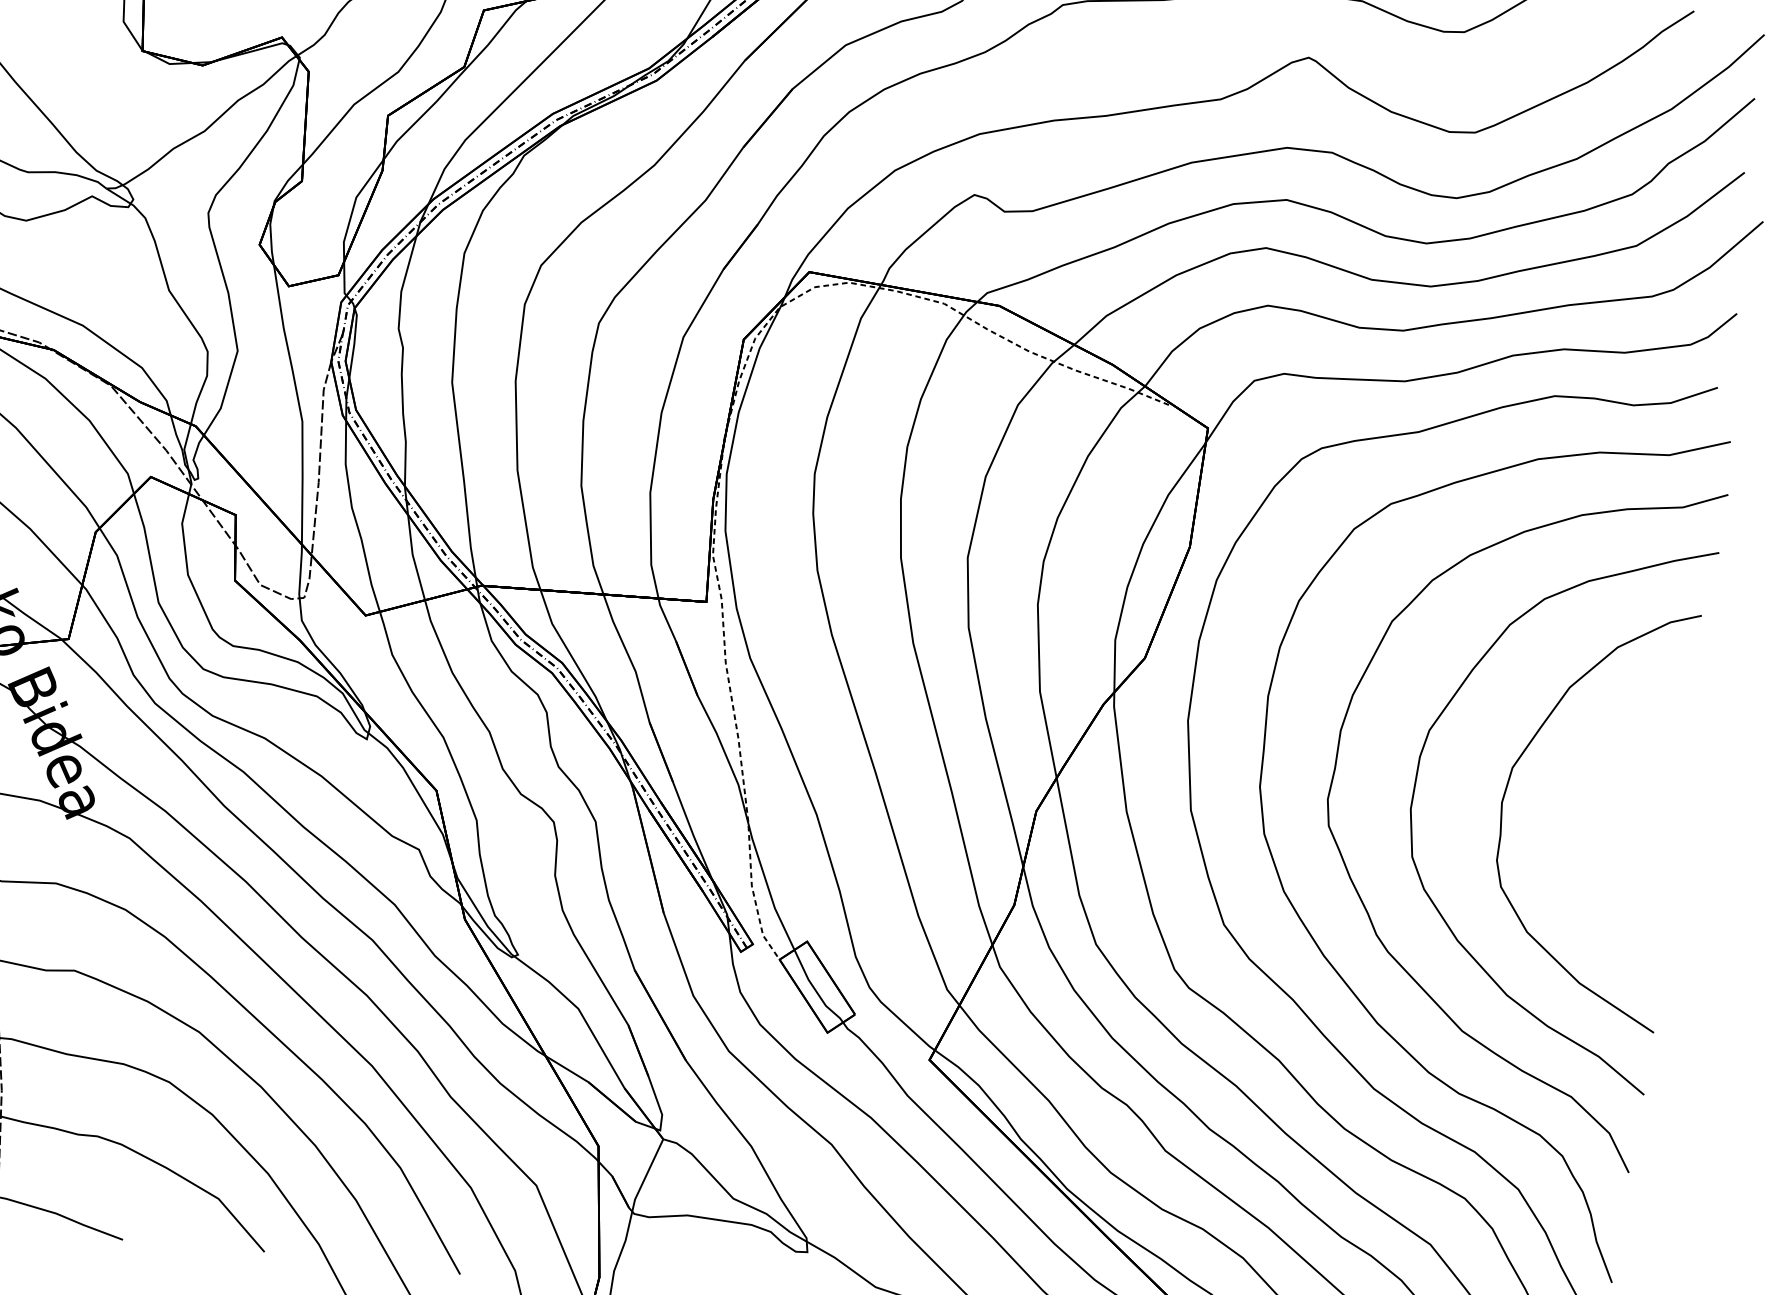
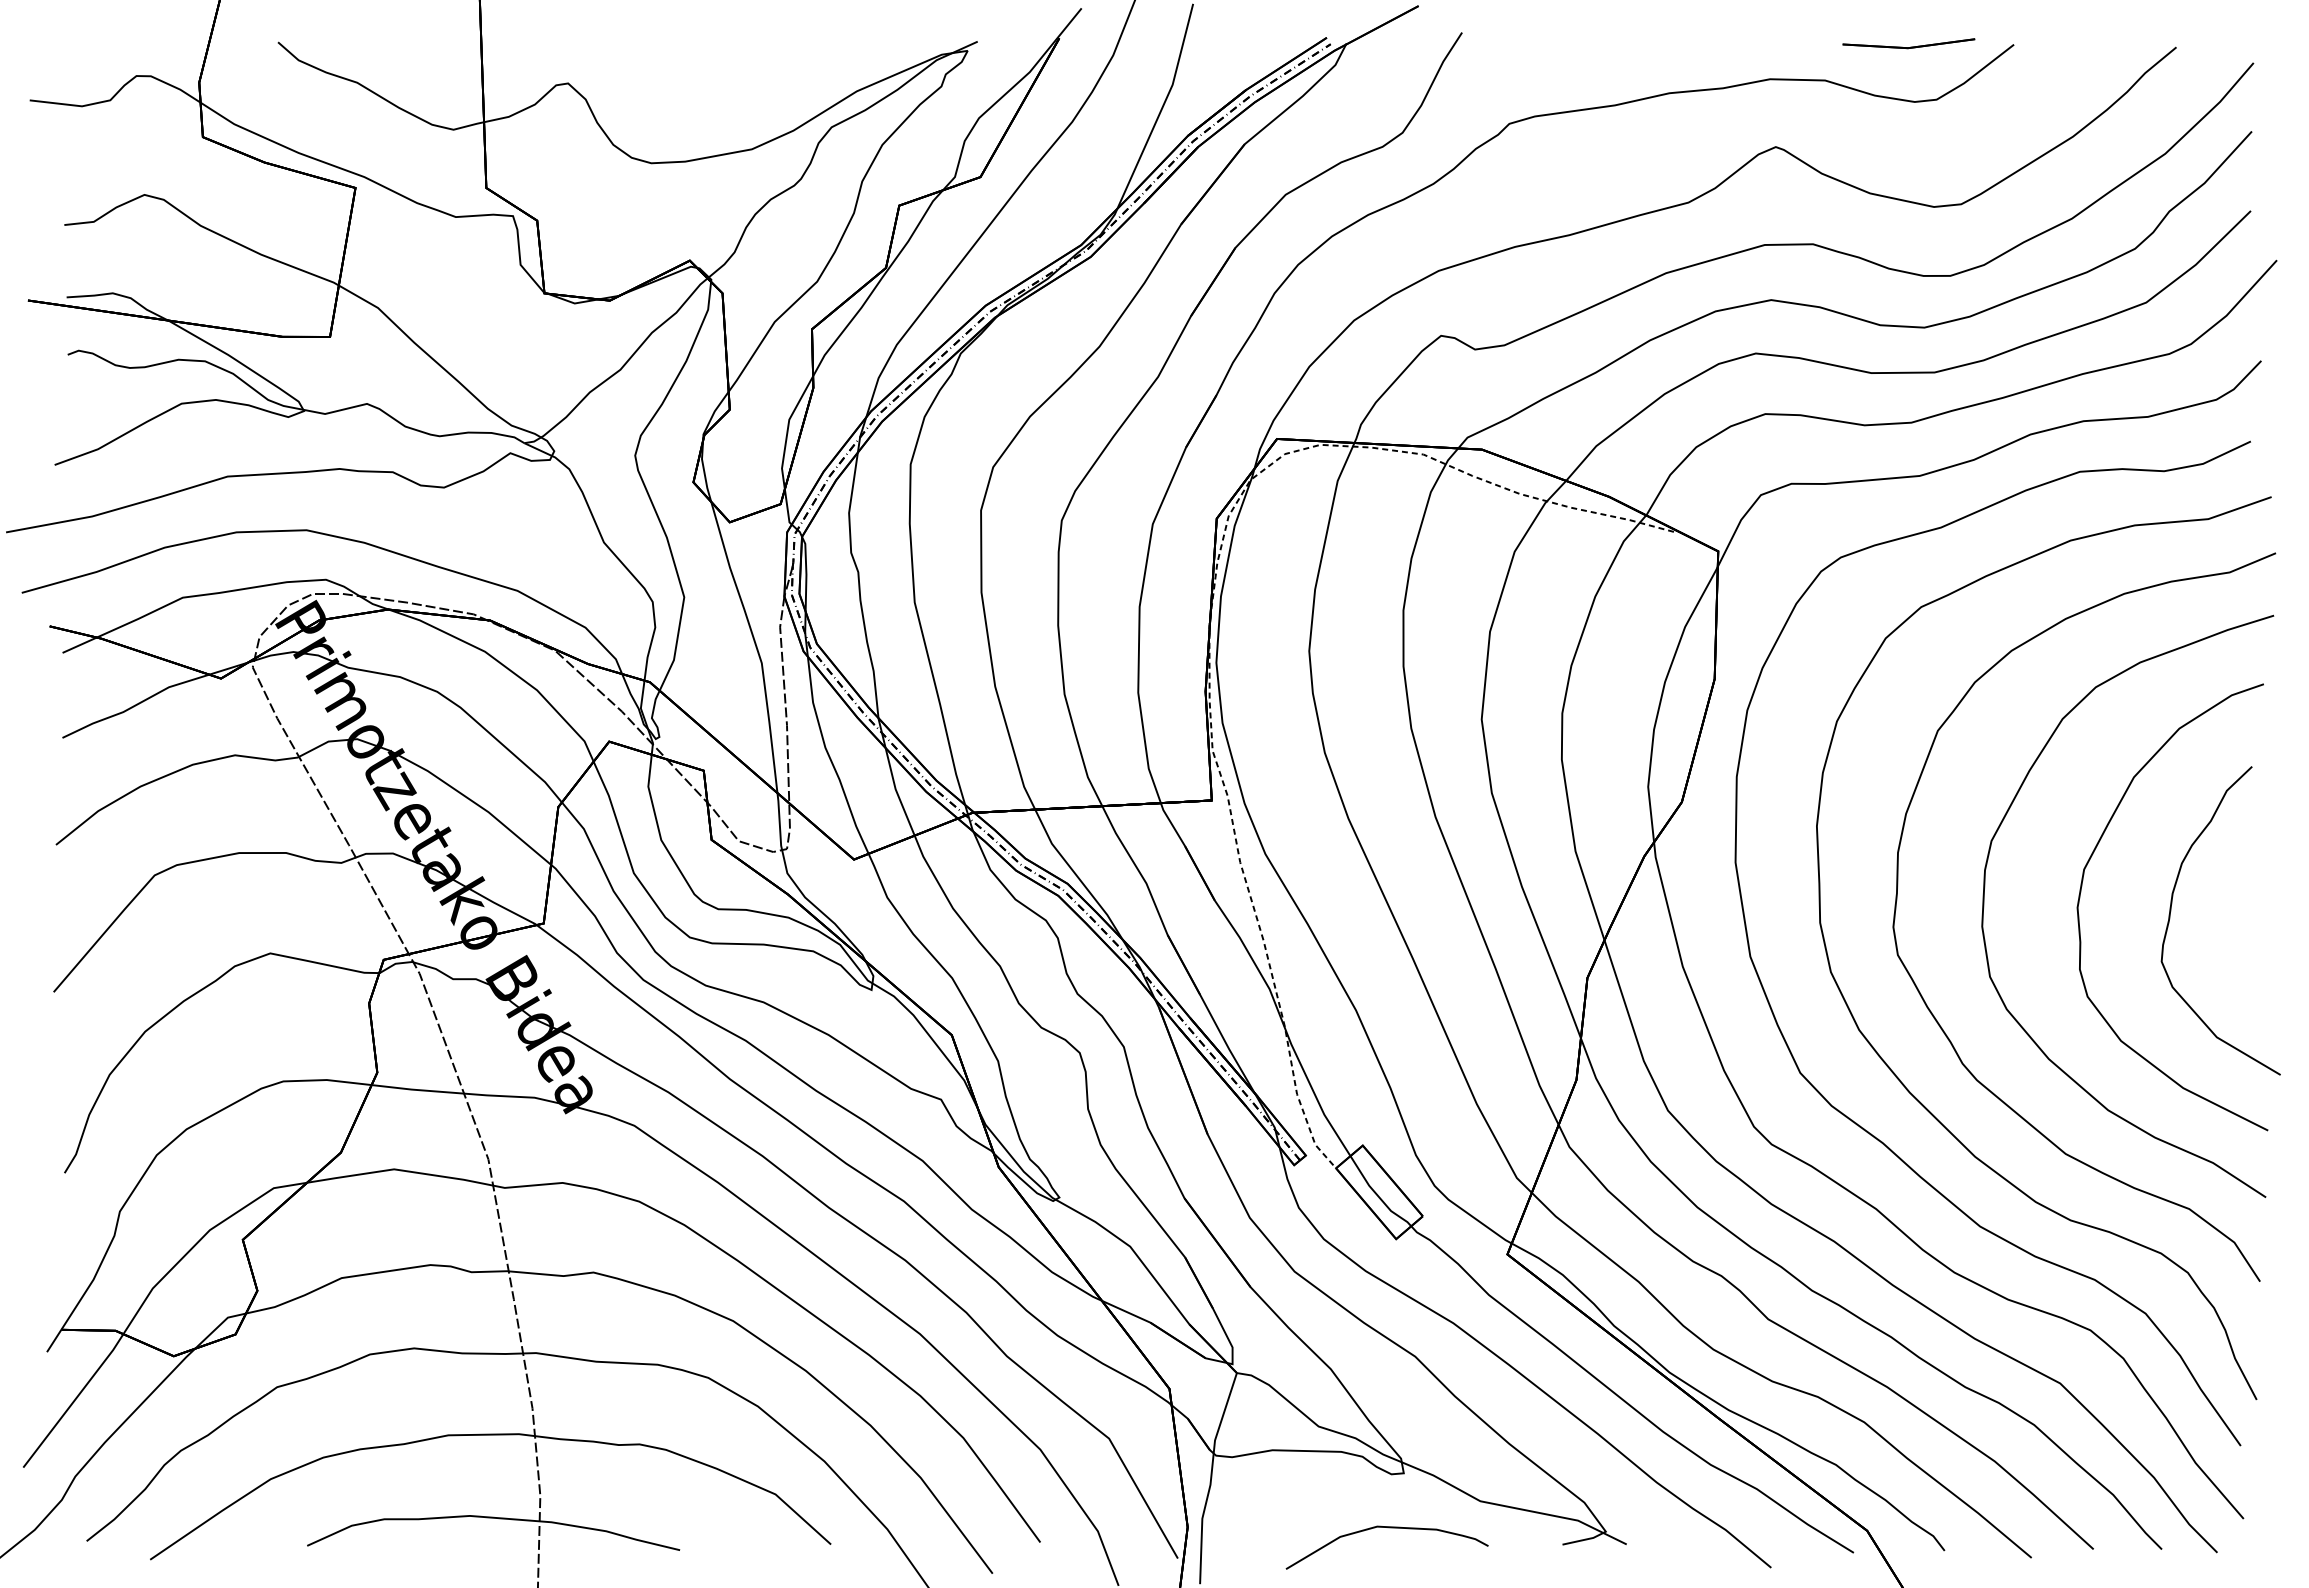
curve: (1589, 817) -> (2171, 911), added

